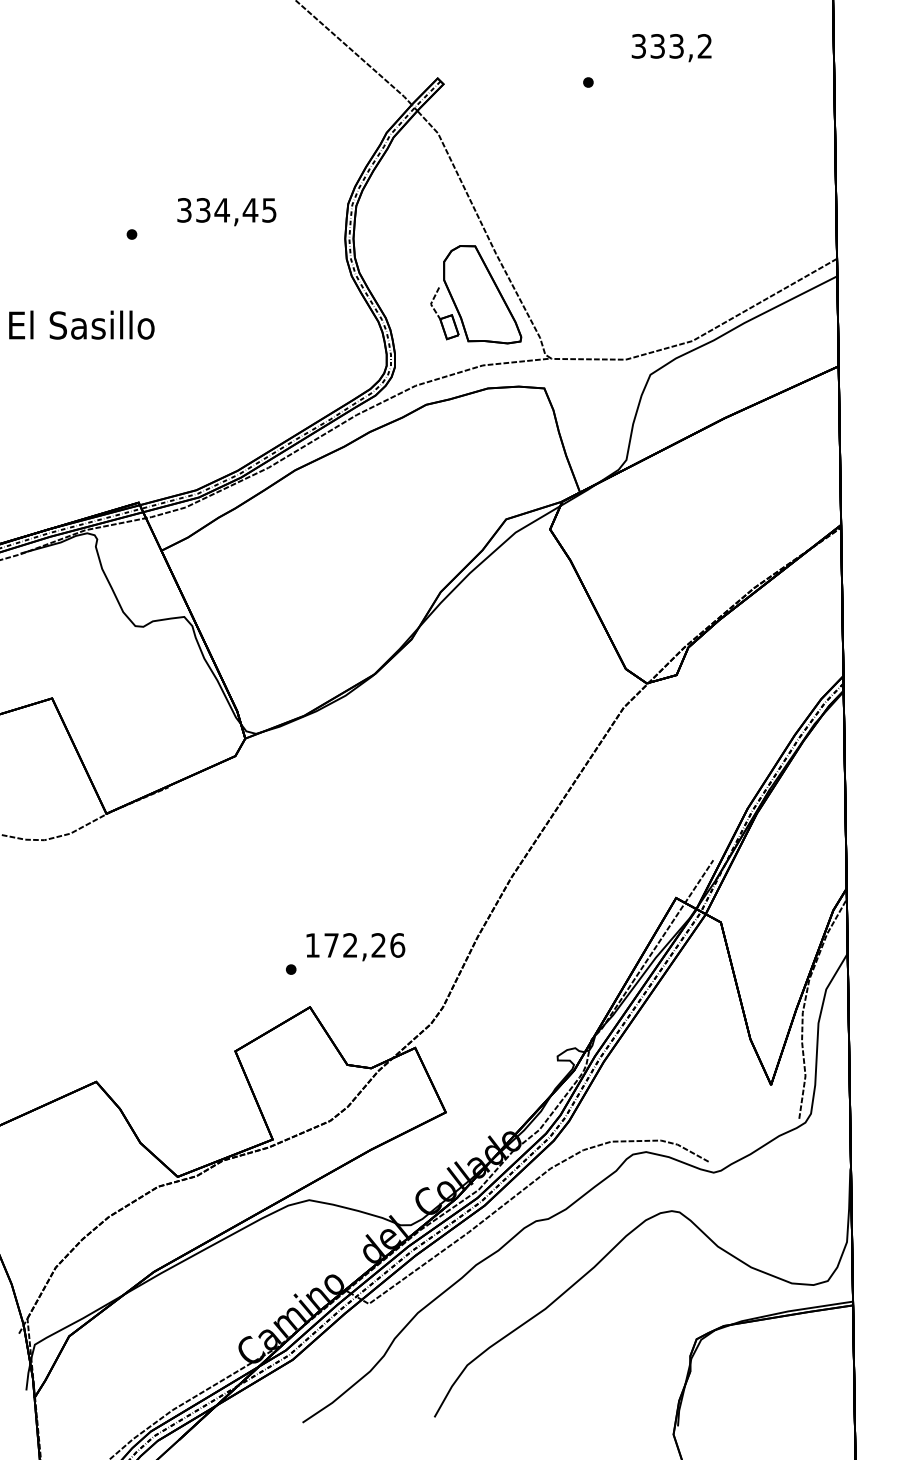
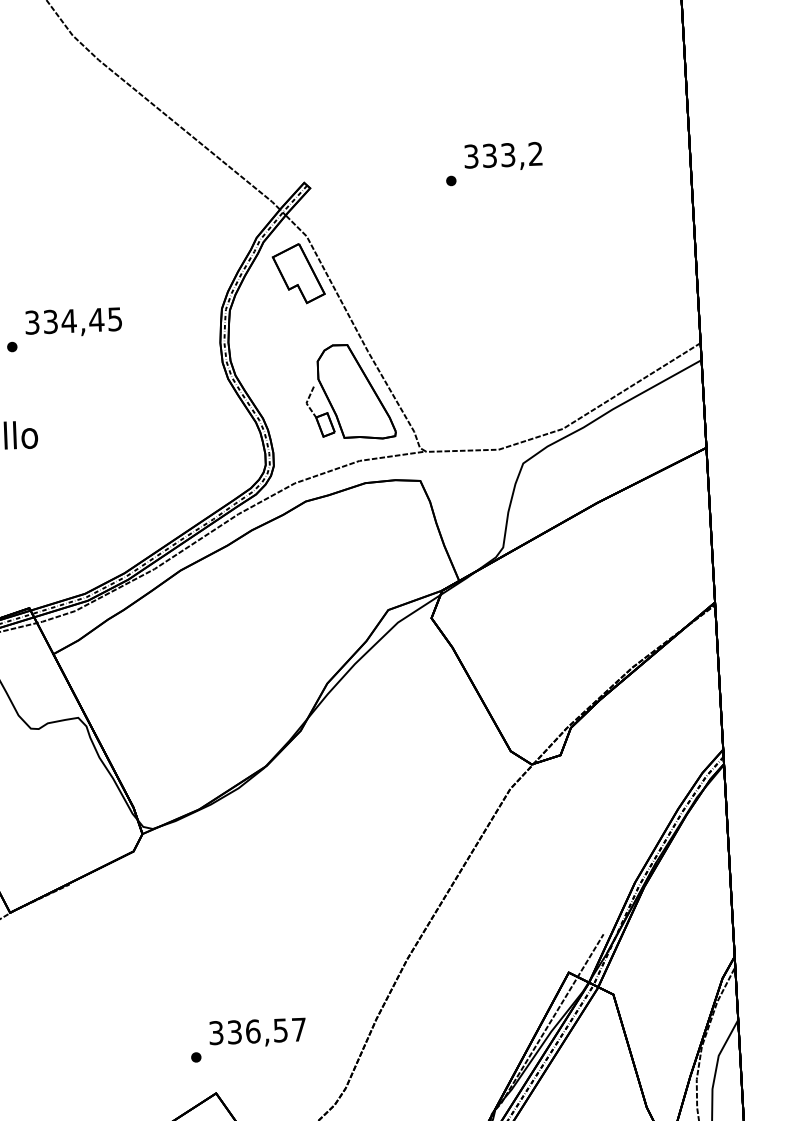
text: (671, 48) -> (503, 157), moved
part: (428, 171) -> (298, 273), added
text: (226, 212) -> (73, 323), moved
text: (355, 945) -> (258, 1031), 172,26 -> 336,57

